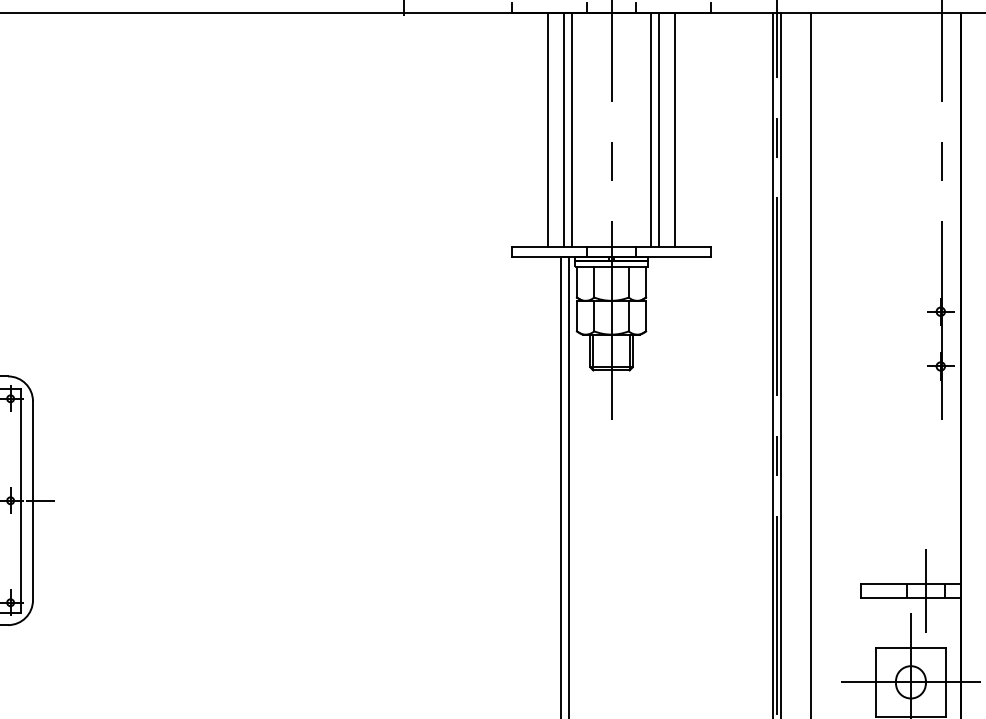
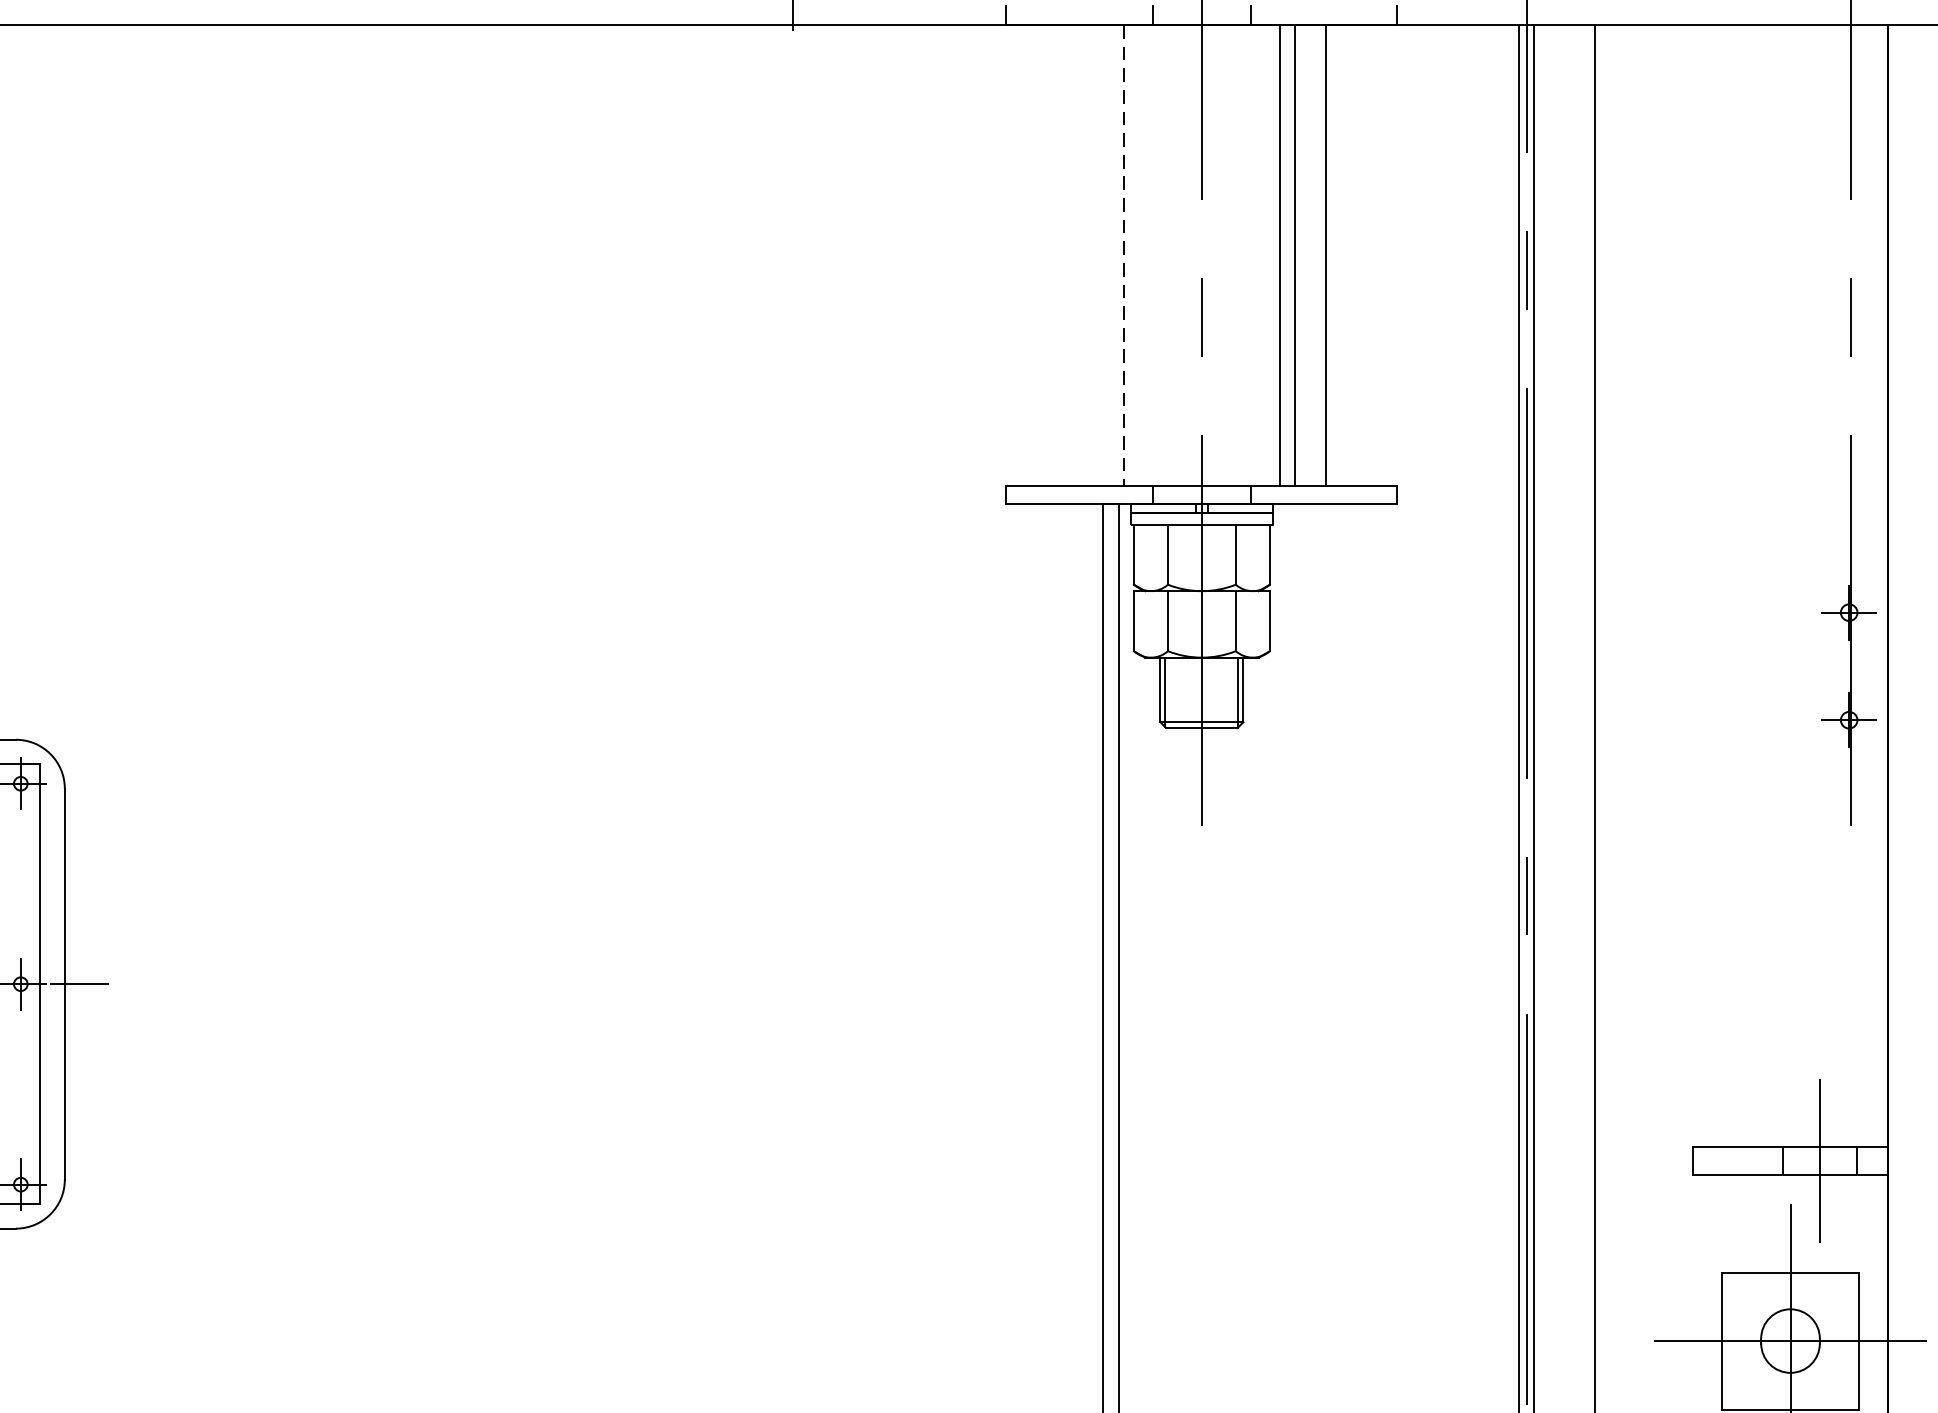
line: (548, 129) -> (1078, 254), removed
line: (564, 129) -> (1109, 254), removed
line: (571, 130) -> (1123, 256), solid -> dashed

